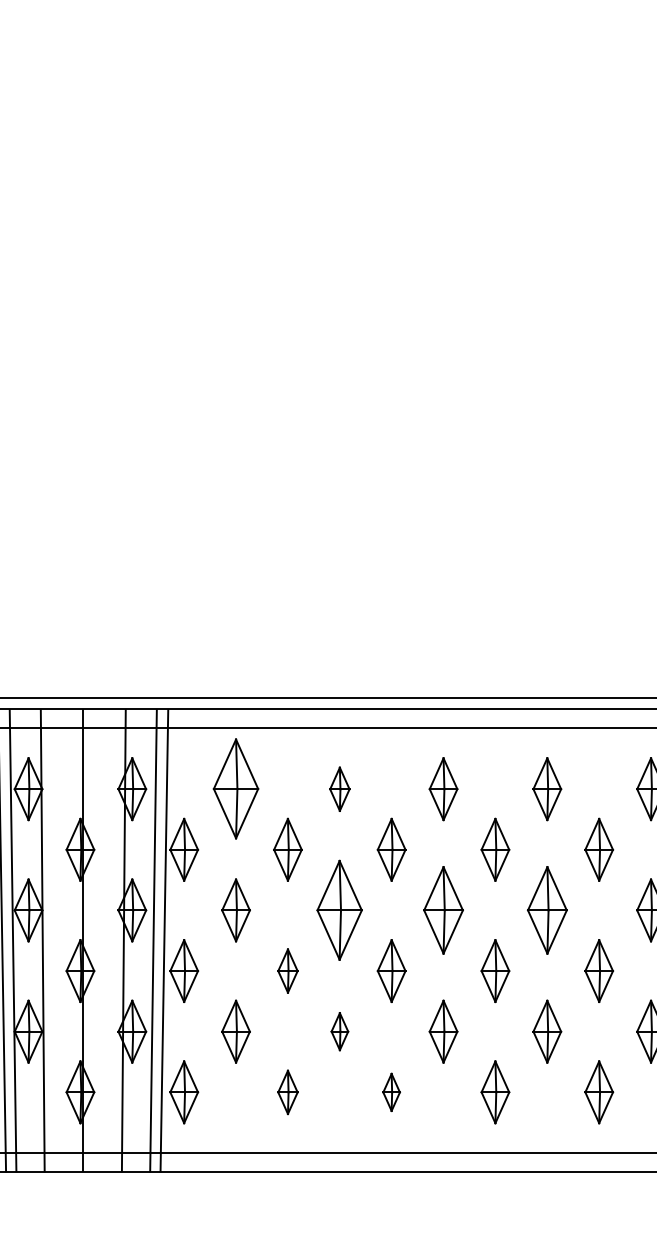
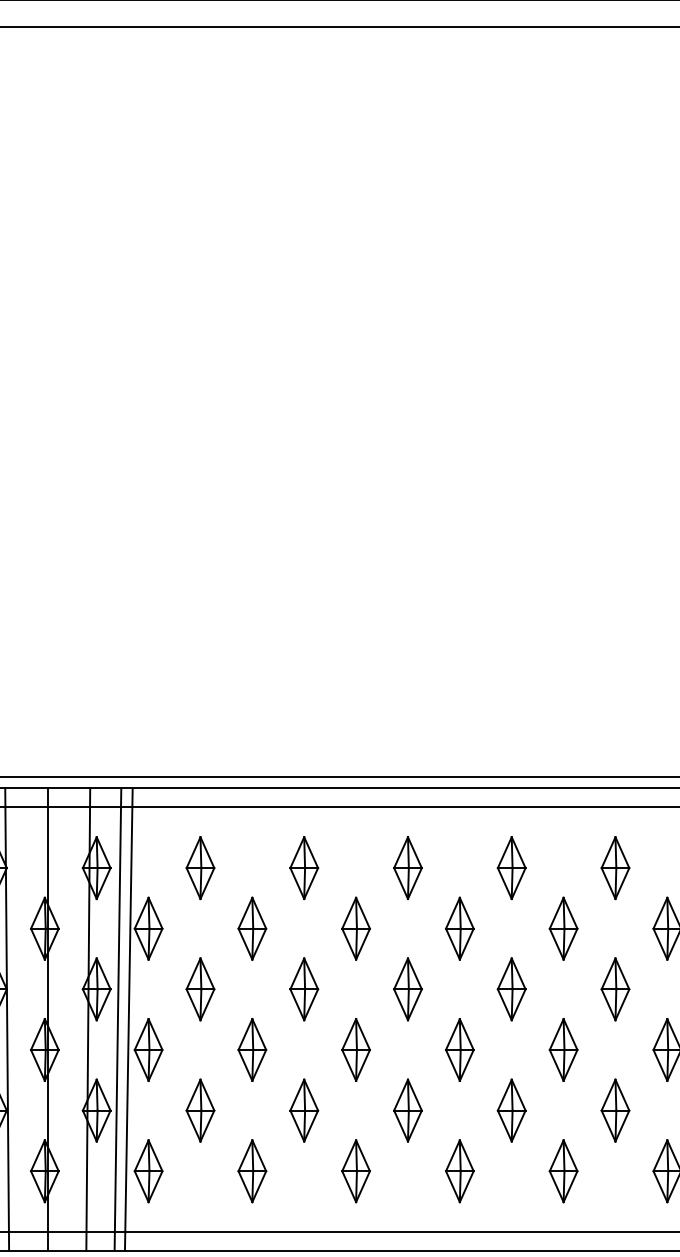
part: (236, 789) -> (200, 868), size x0.62
part: (340, 789) -> (304, 868), size x1.43
part: (340, 910) -> (304, 989), size x0.62
part: (443, 910) -> (407, 989), size x0.71
part: (547, 910) -> (511, 989), size x0.71
part: (288, 970) -> (252, 1049), size x1.43
part: (340, 1031) -> (304, 1110), size x1.67
part: (288, 1092) -> (252, 1171), size x1.43
part: (391, 1092) -> (355, 1171), size x1.67

